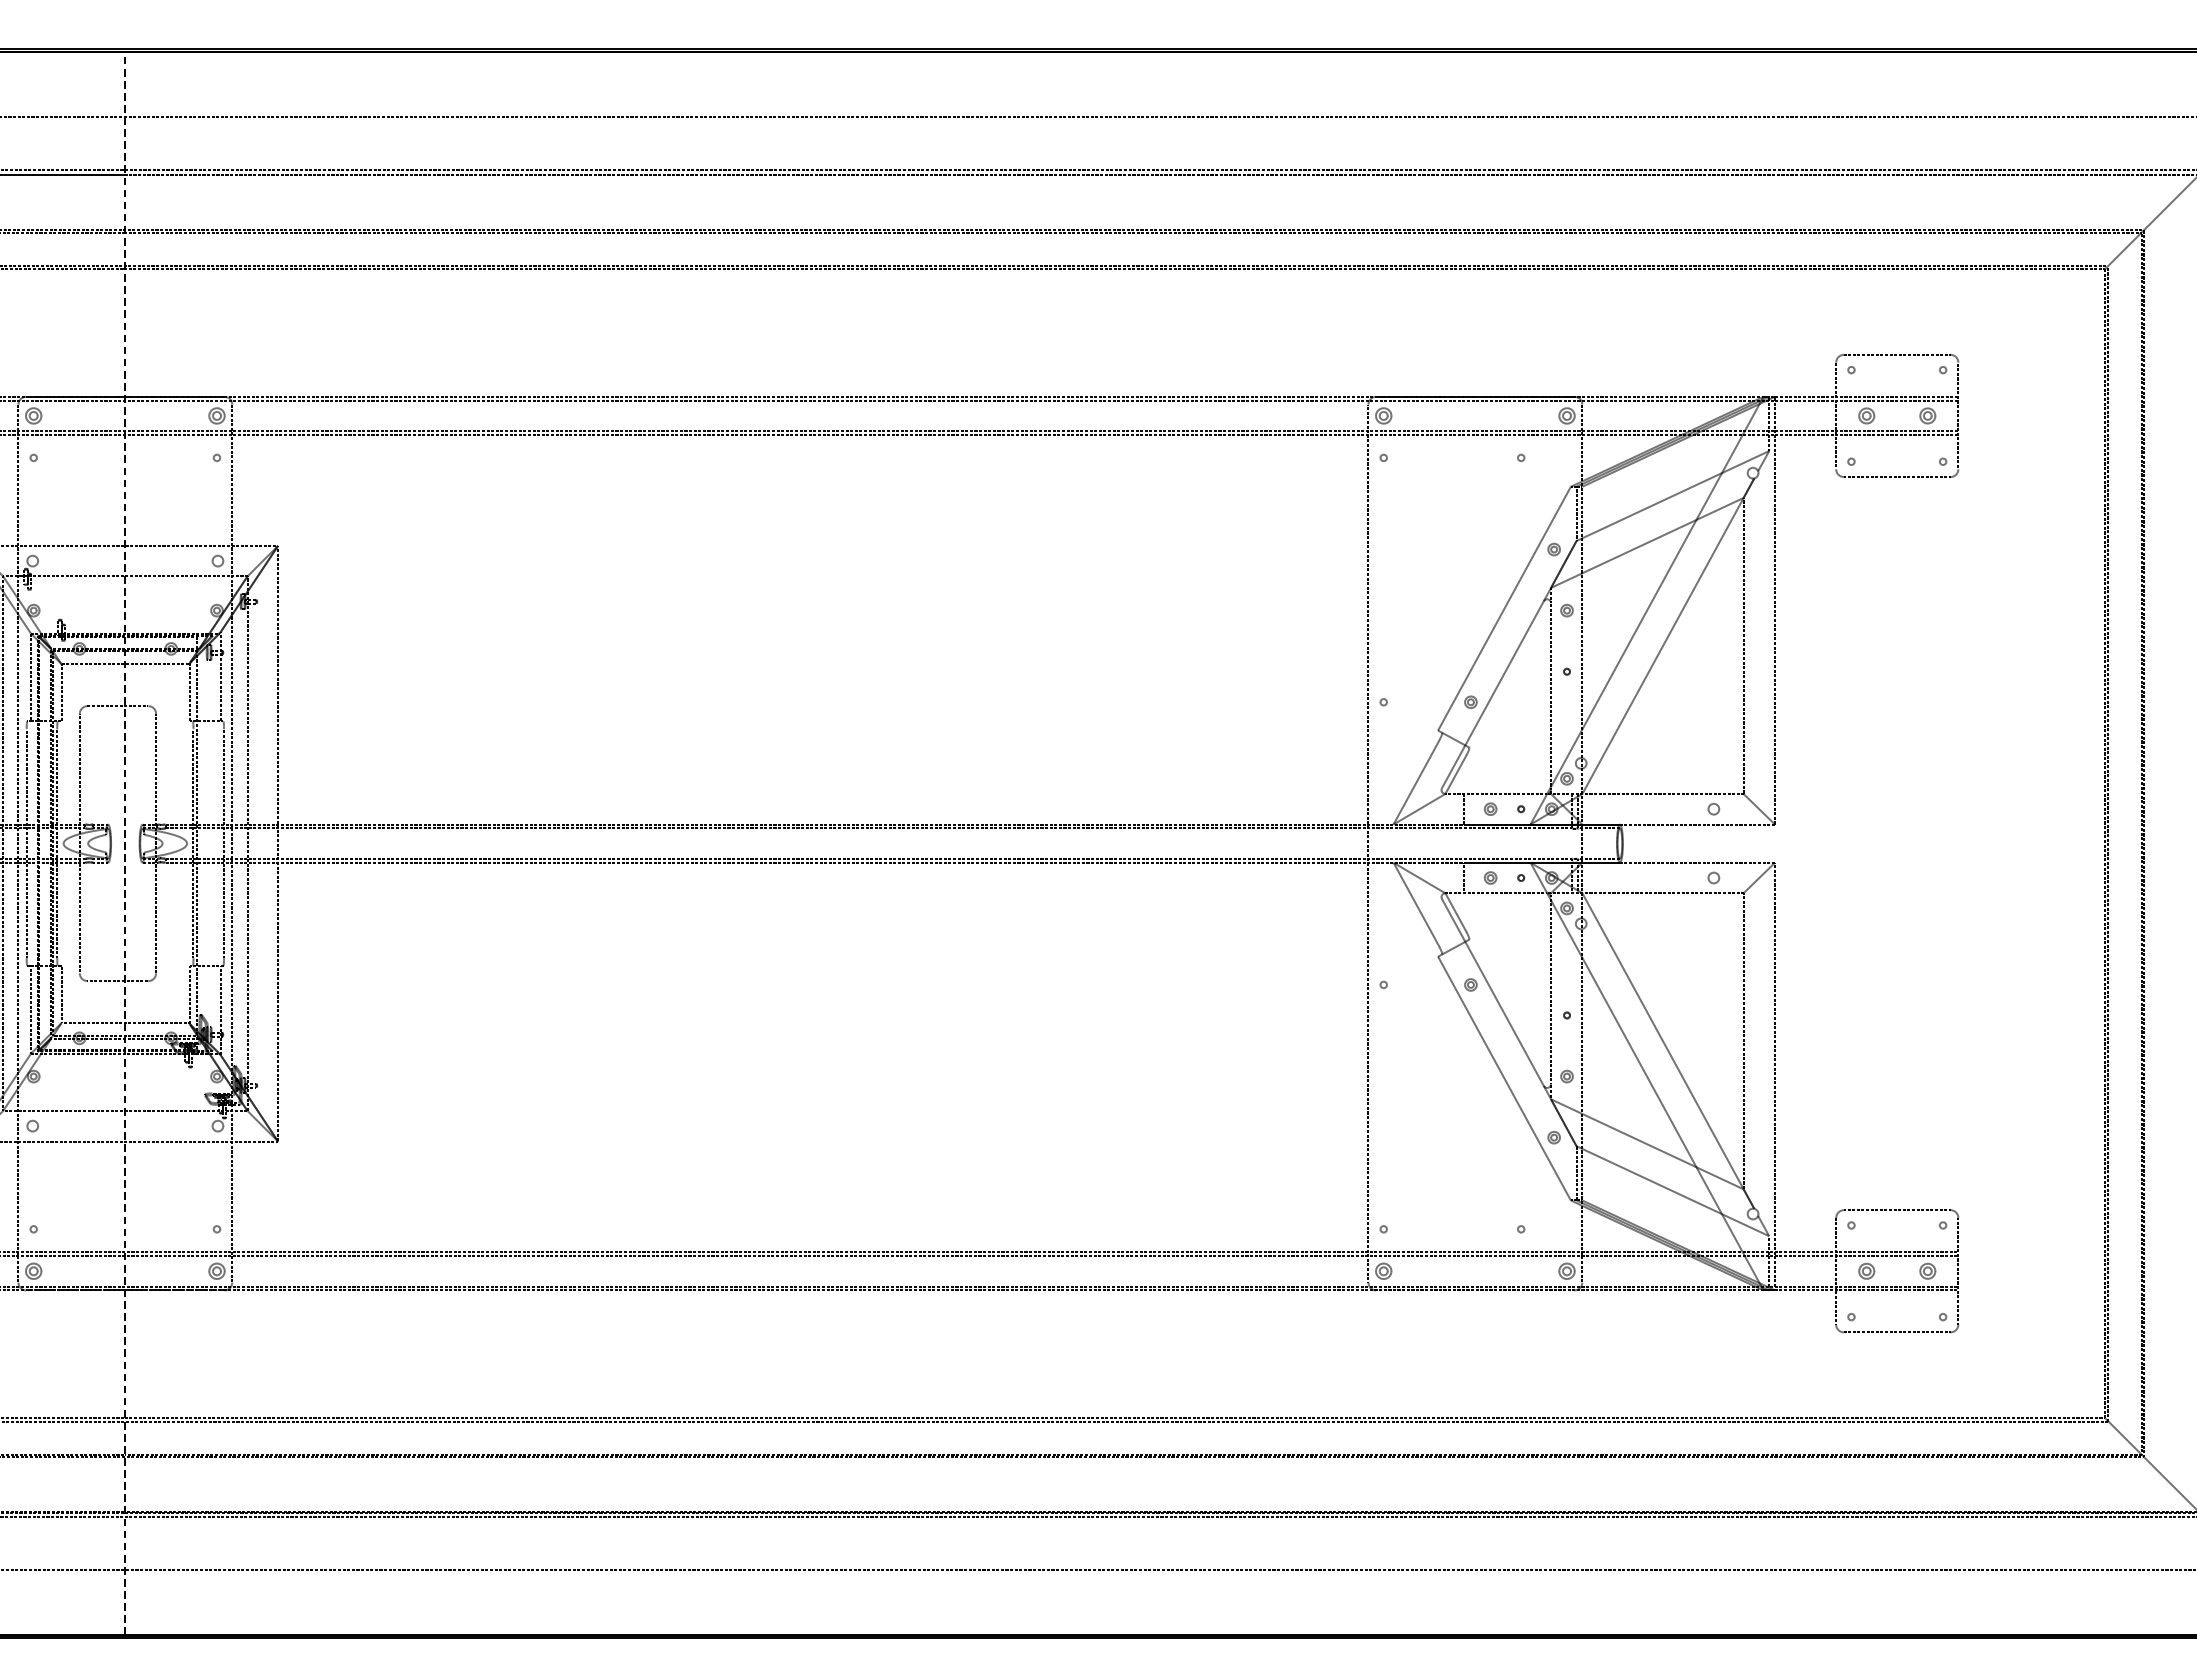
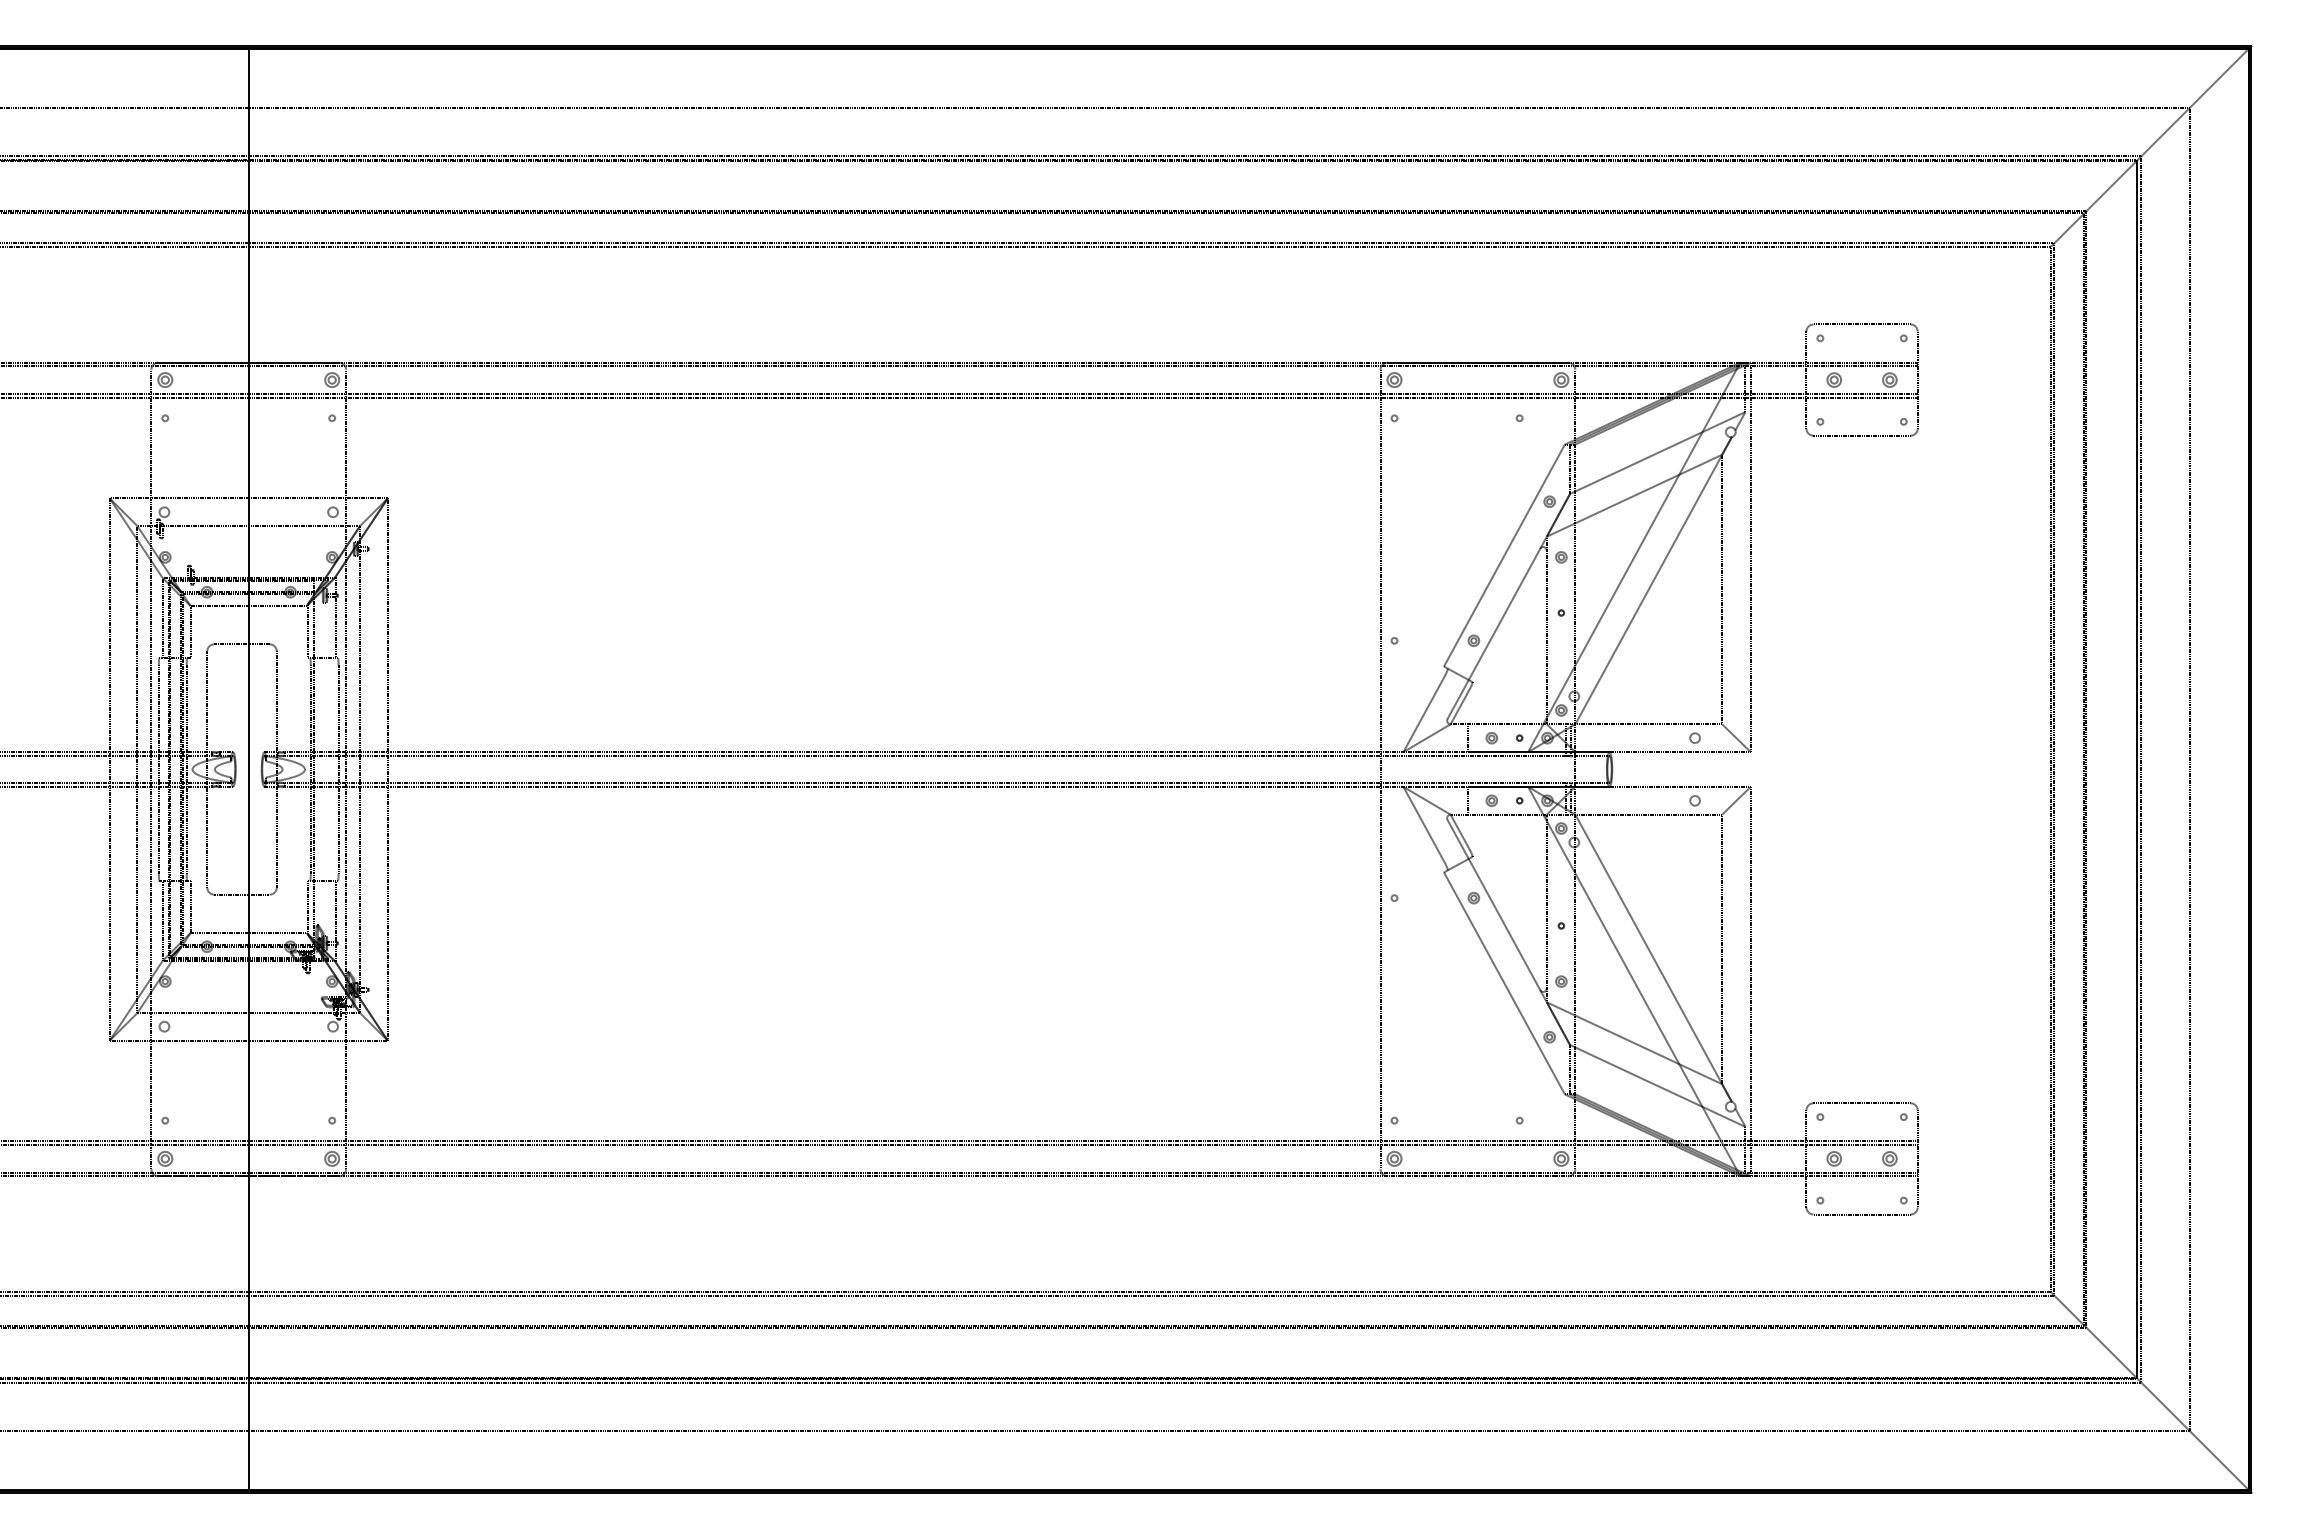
line: (125, 843) -> (248, 769), dashed -> solid

